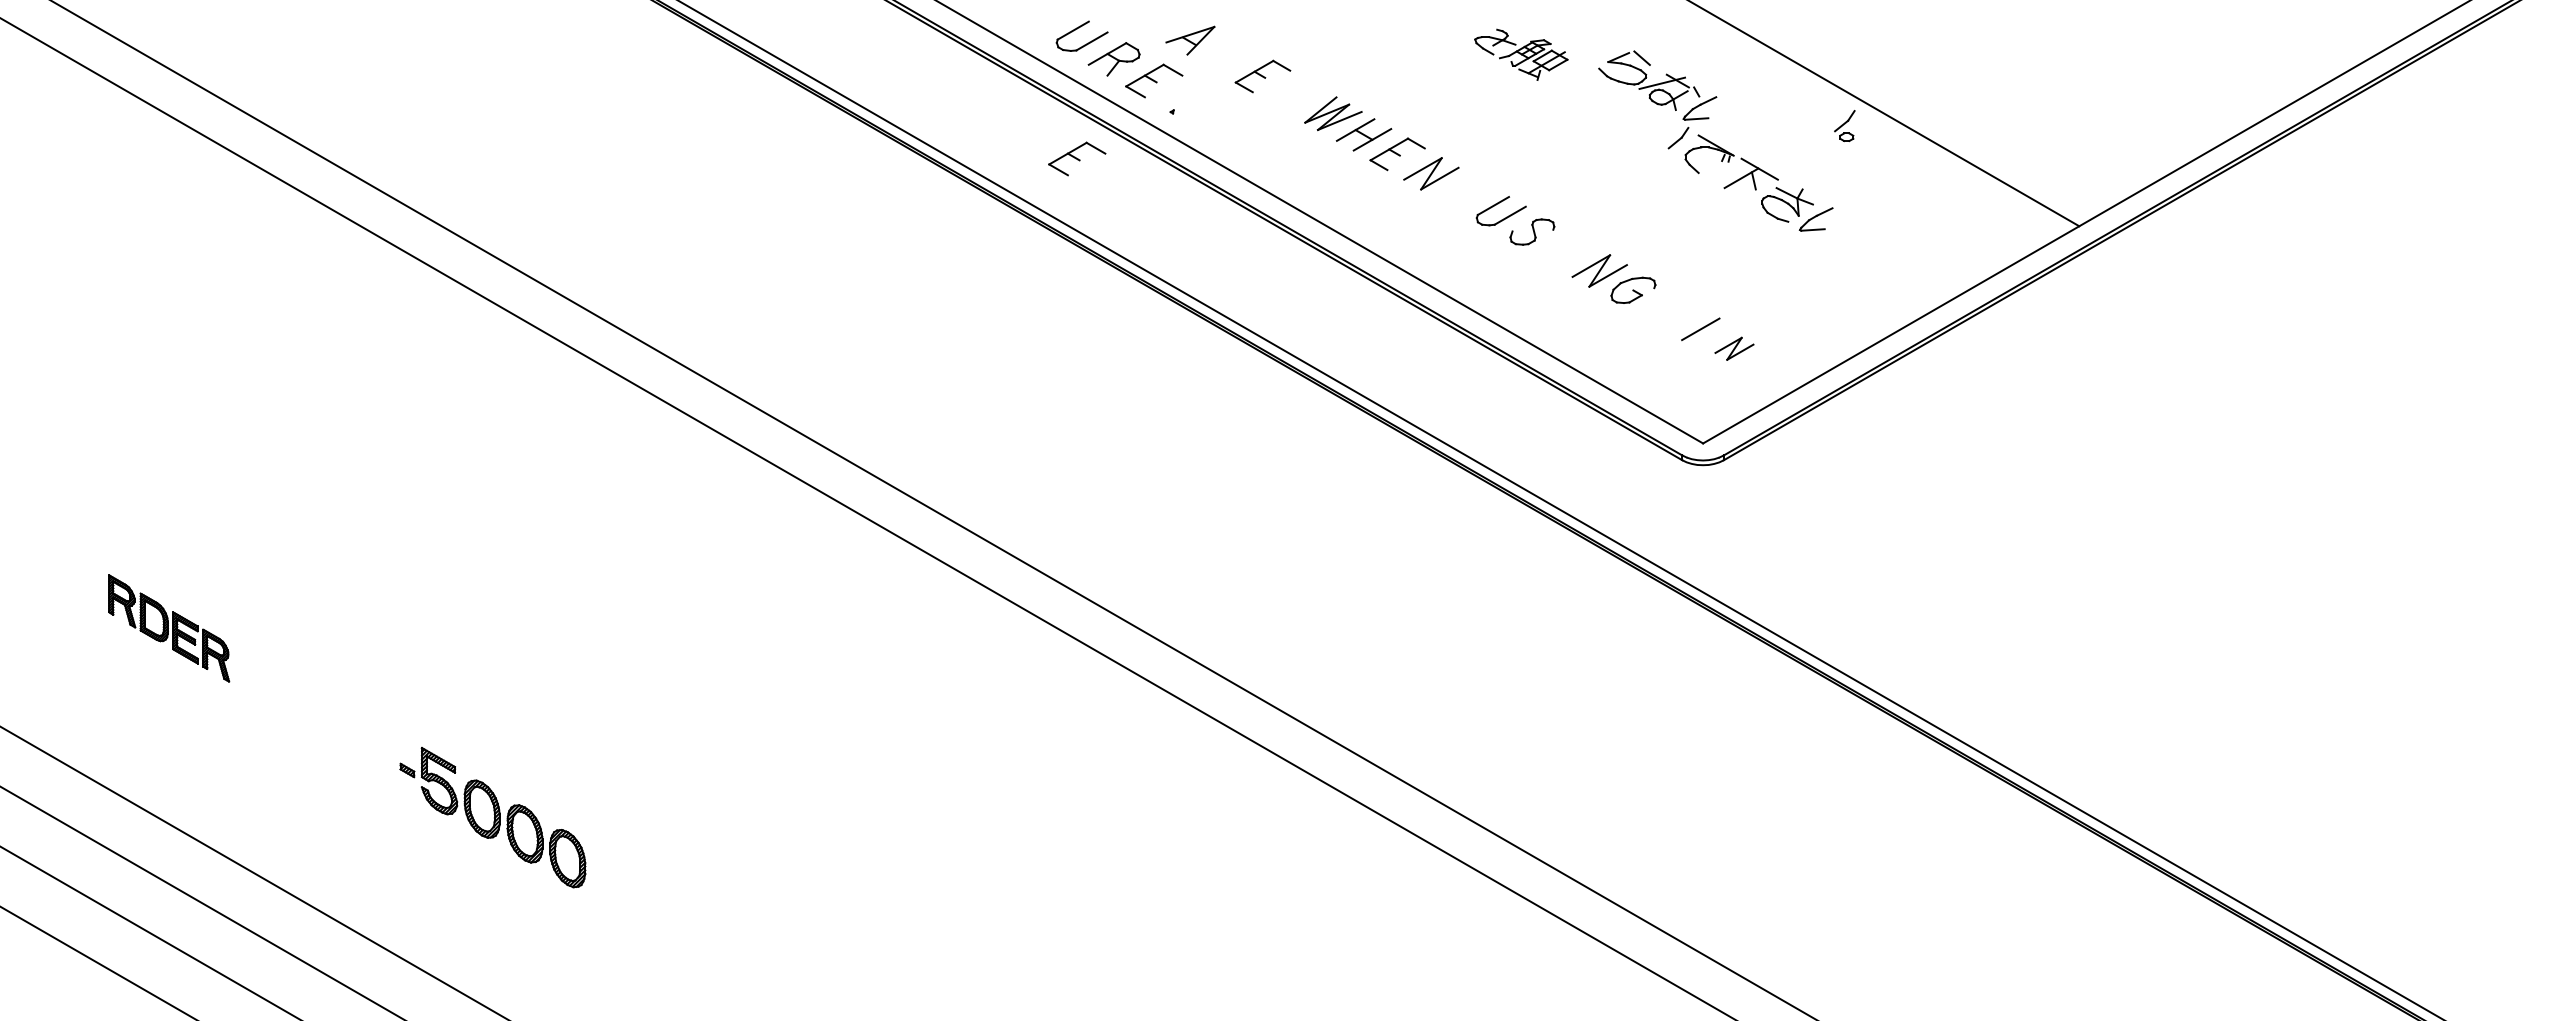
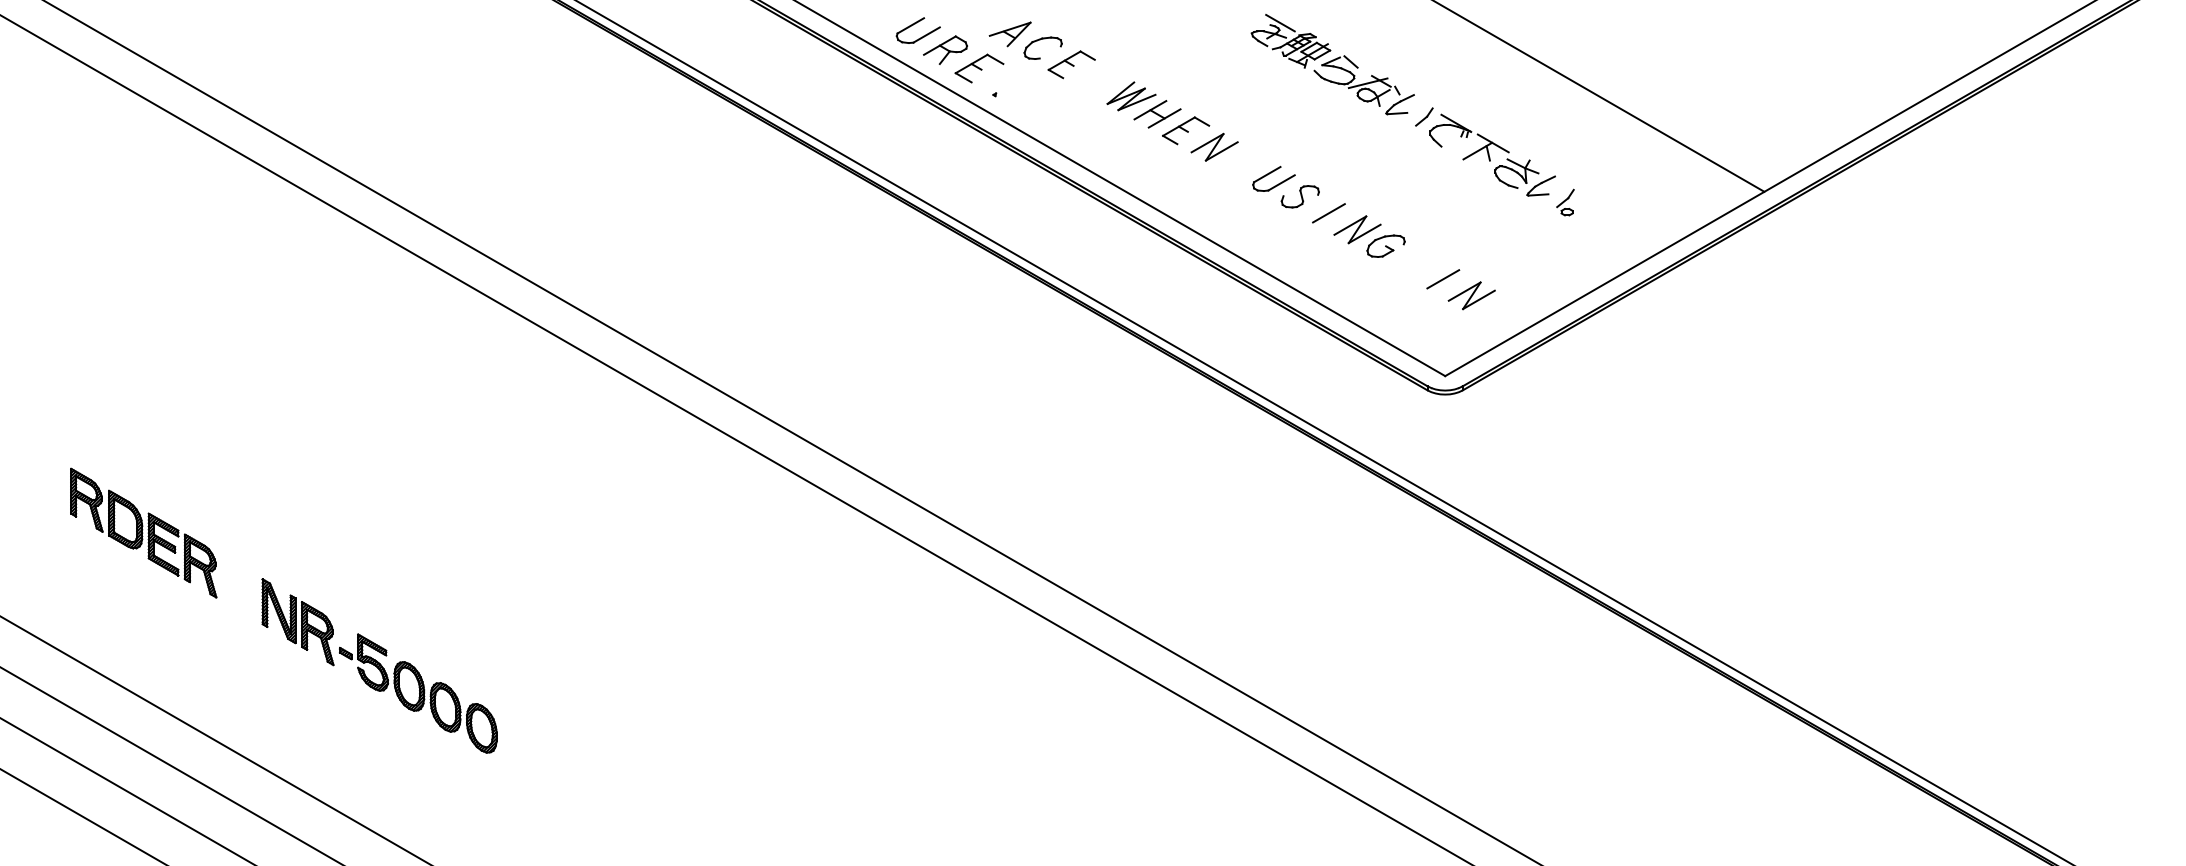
line: (1508, 27) -> (1280, 23), added
part: (1226, 47) -> (1040, 40), added
part: (1657, 85) -> (1364, 85), moved
part: (1844, 126) -> (1565, 203), moved
part: (1077, 158) -> (914, 134), removed
line: (1565, 251) -> (1328, 213), added
part: (1734, 348) -> (1471, 295), size x1.43
part: (168, 628) -> (143, 533), size x1.43
part: (350, 732) -> (297, 621), added

